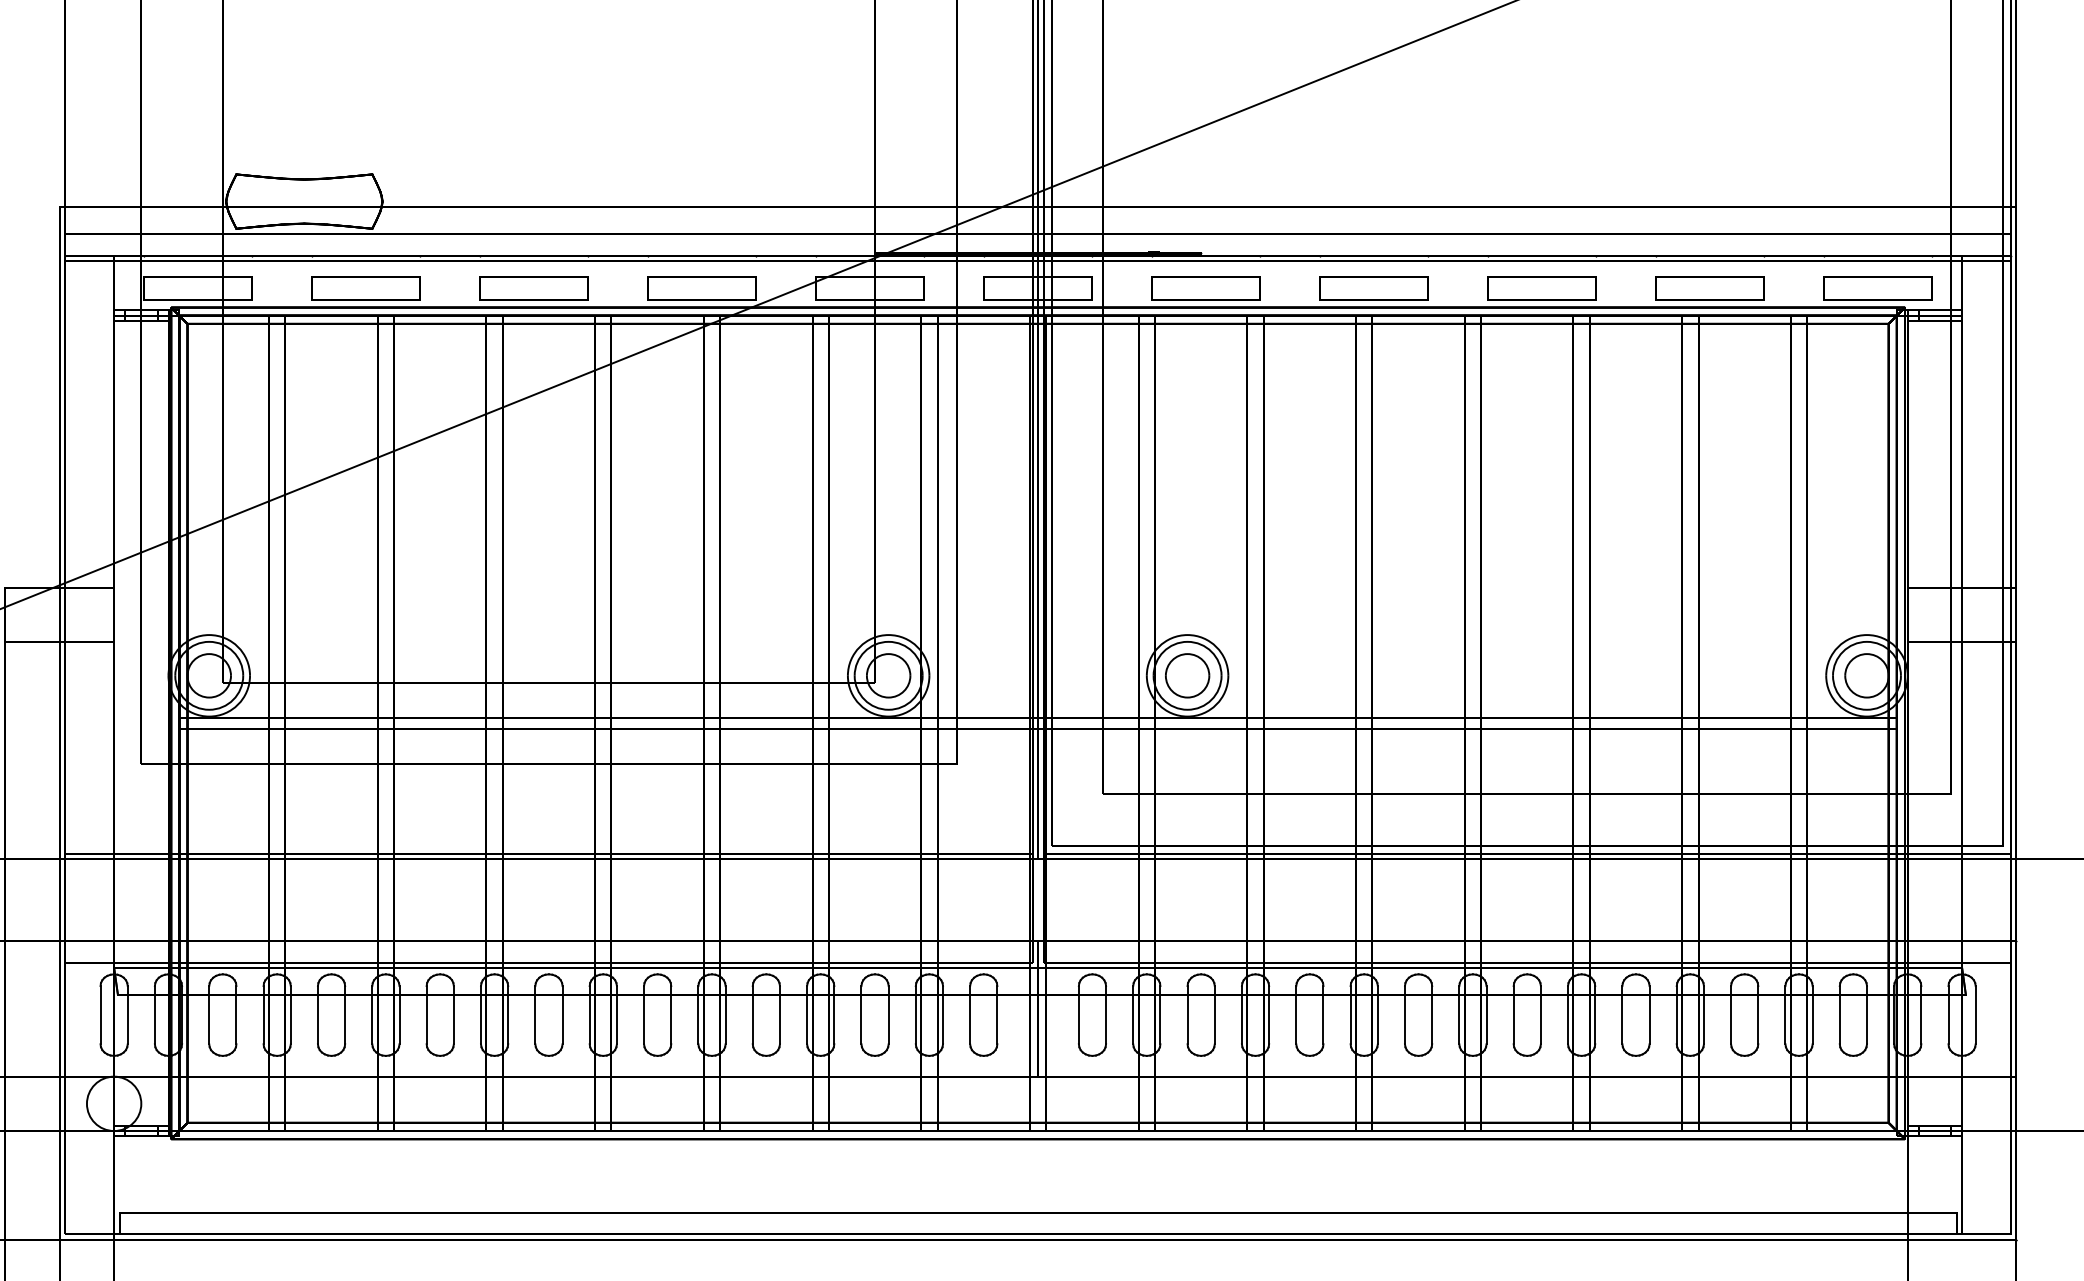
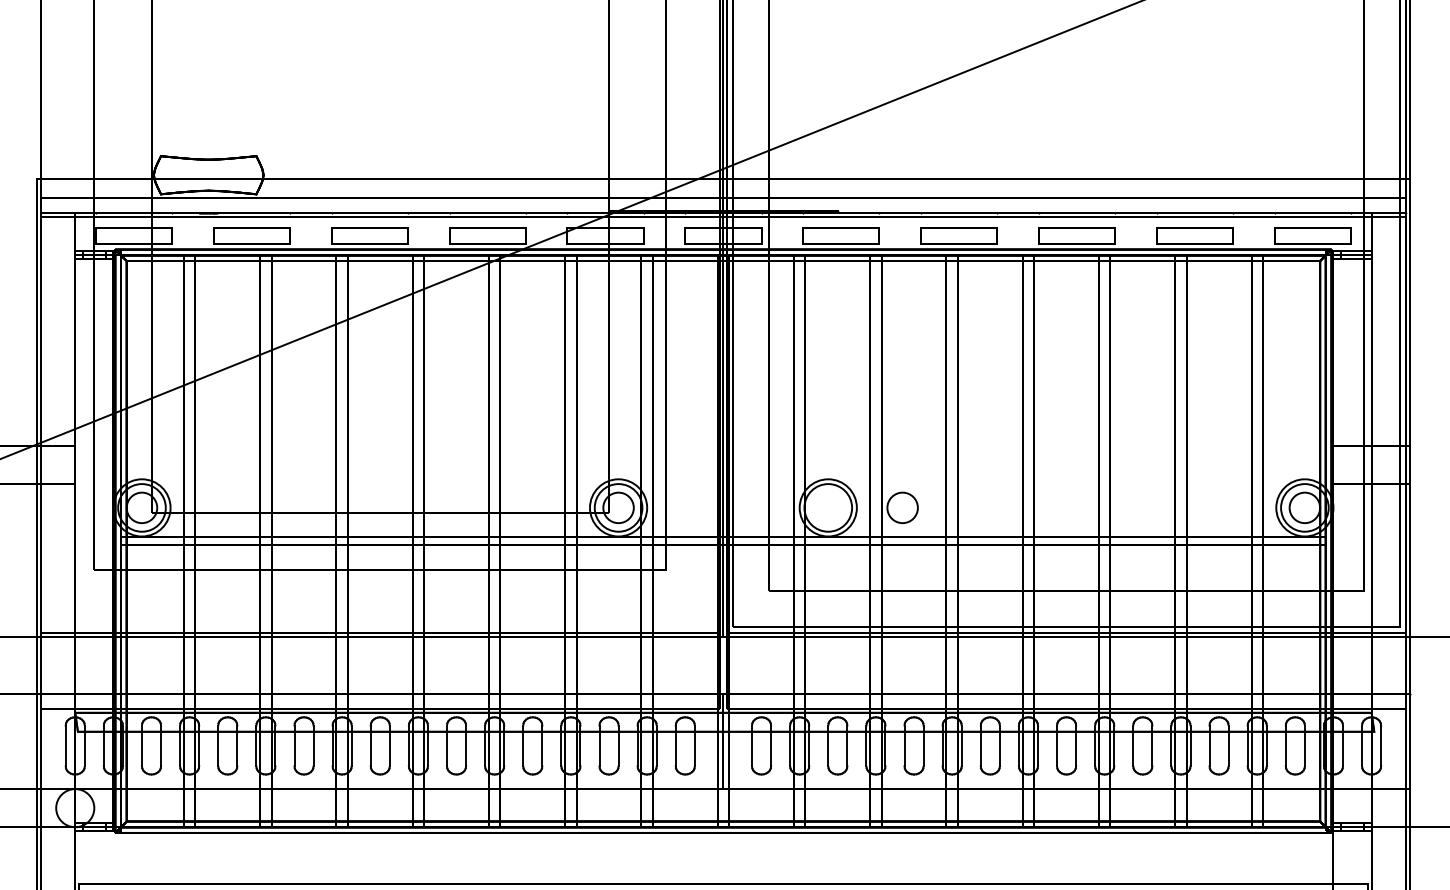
part: (1187, 675) -> (902, 507), moved

